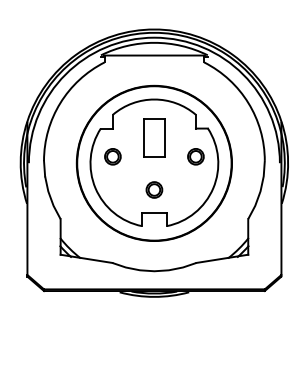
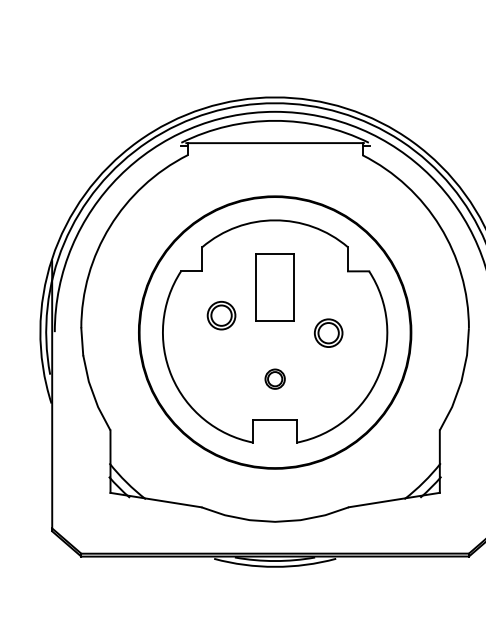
part: (112, 156) -> (220, 315), moved
part: (195, 156) -> (327, 332), moved
part: (154, 189) -> (275, 378), size x0.7

